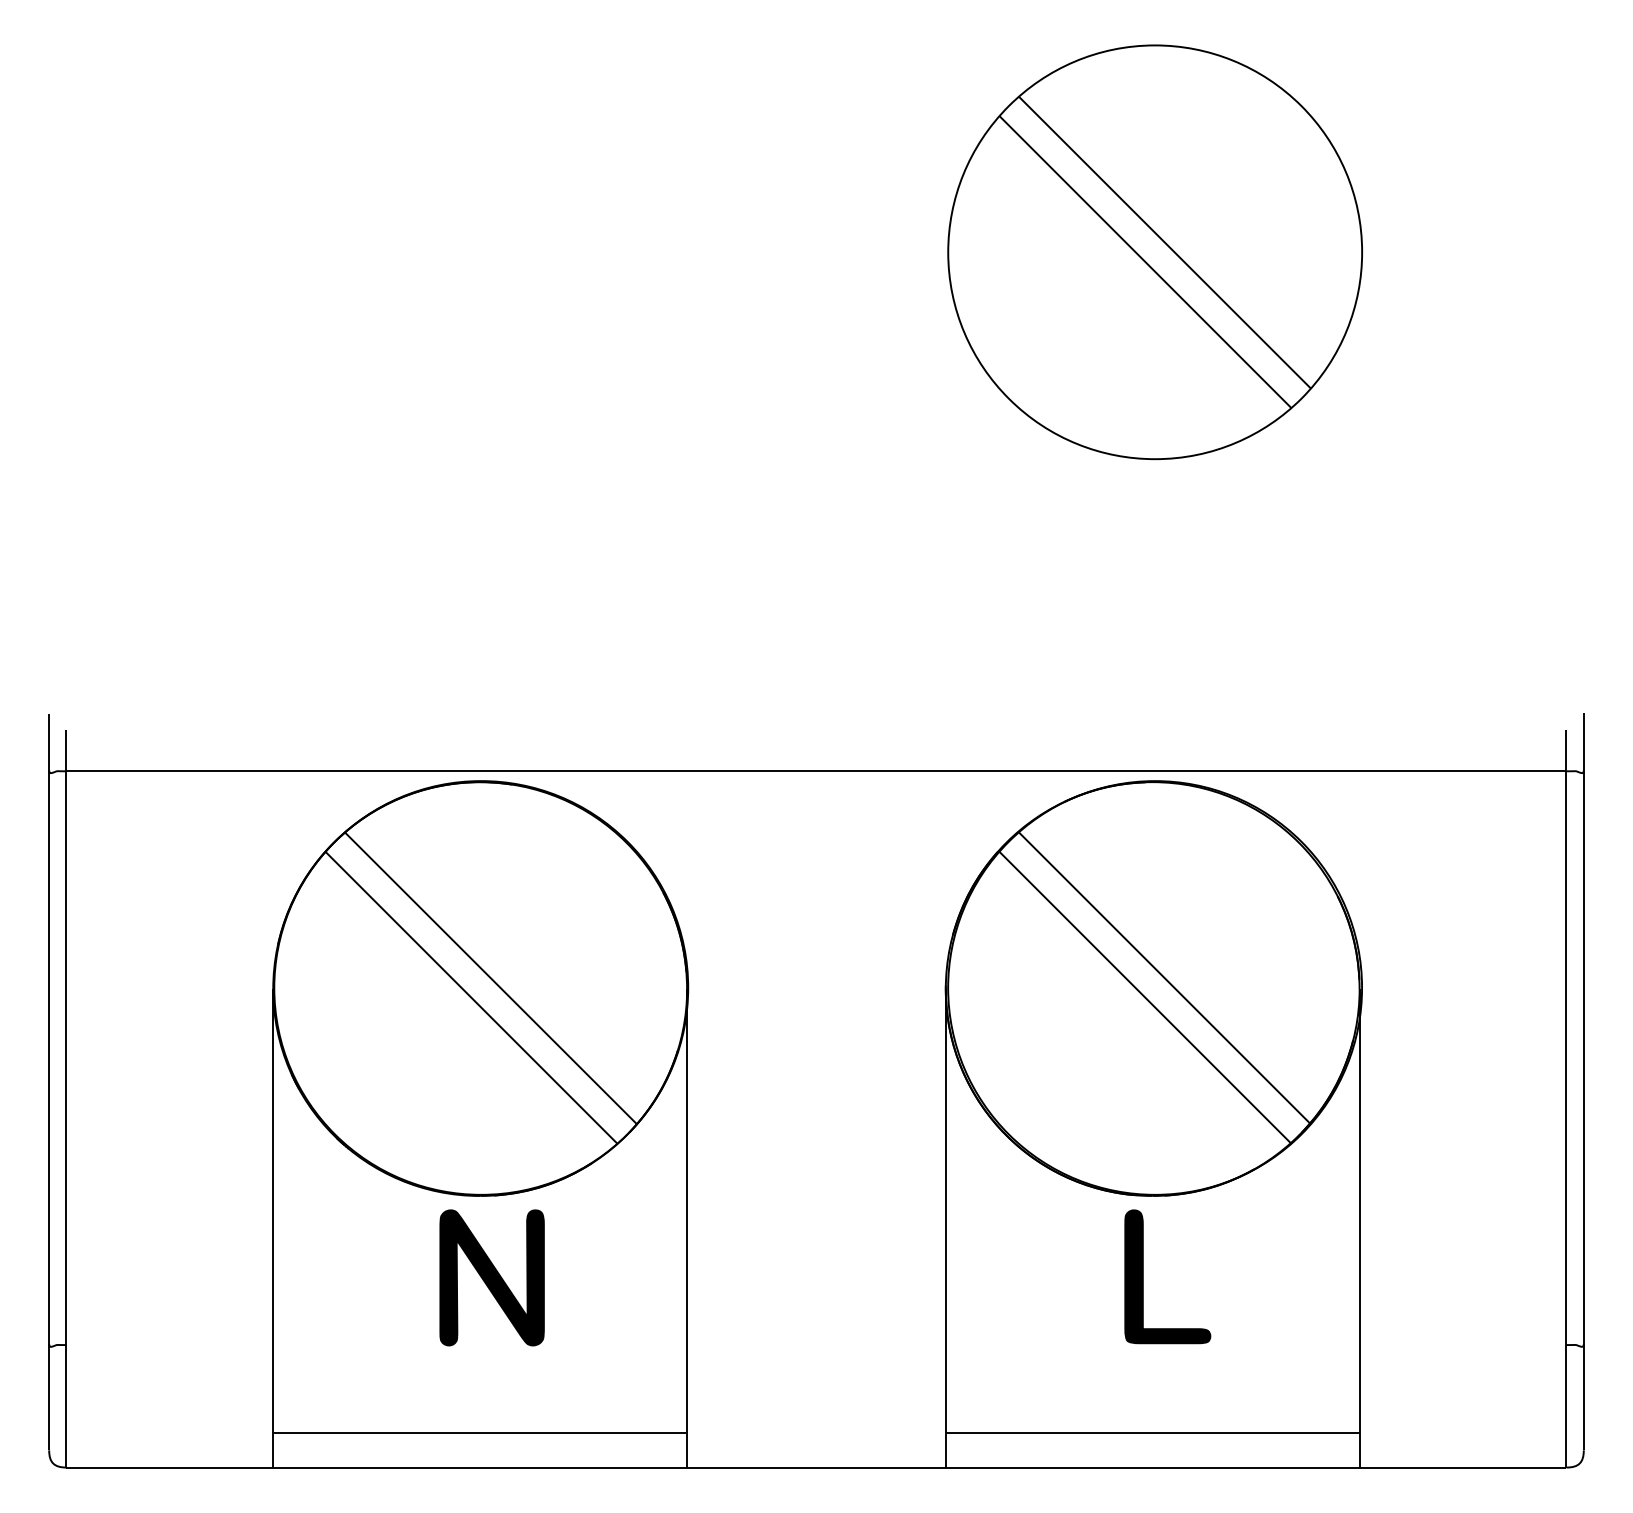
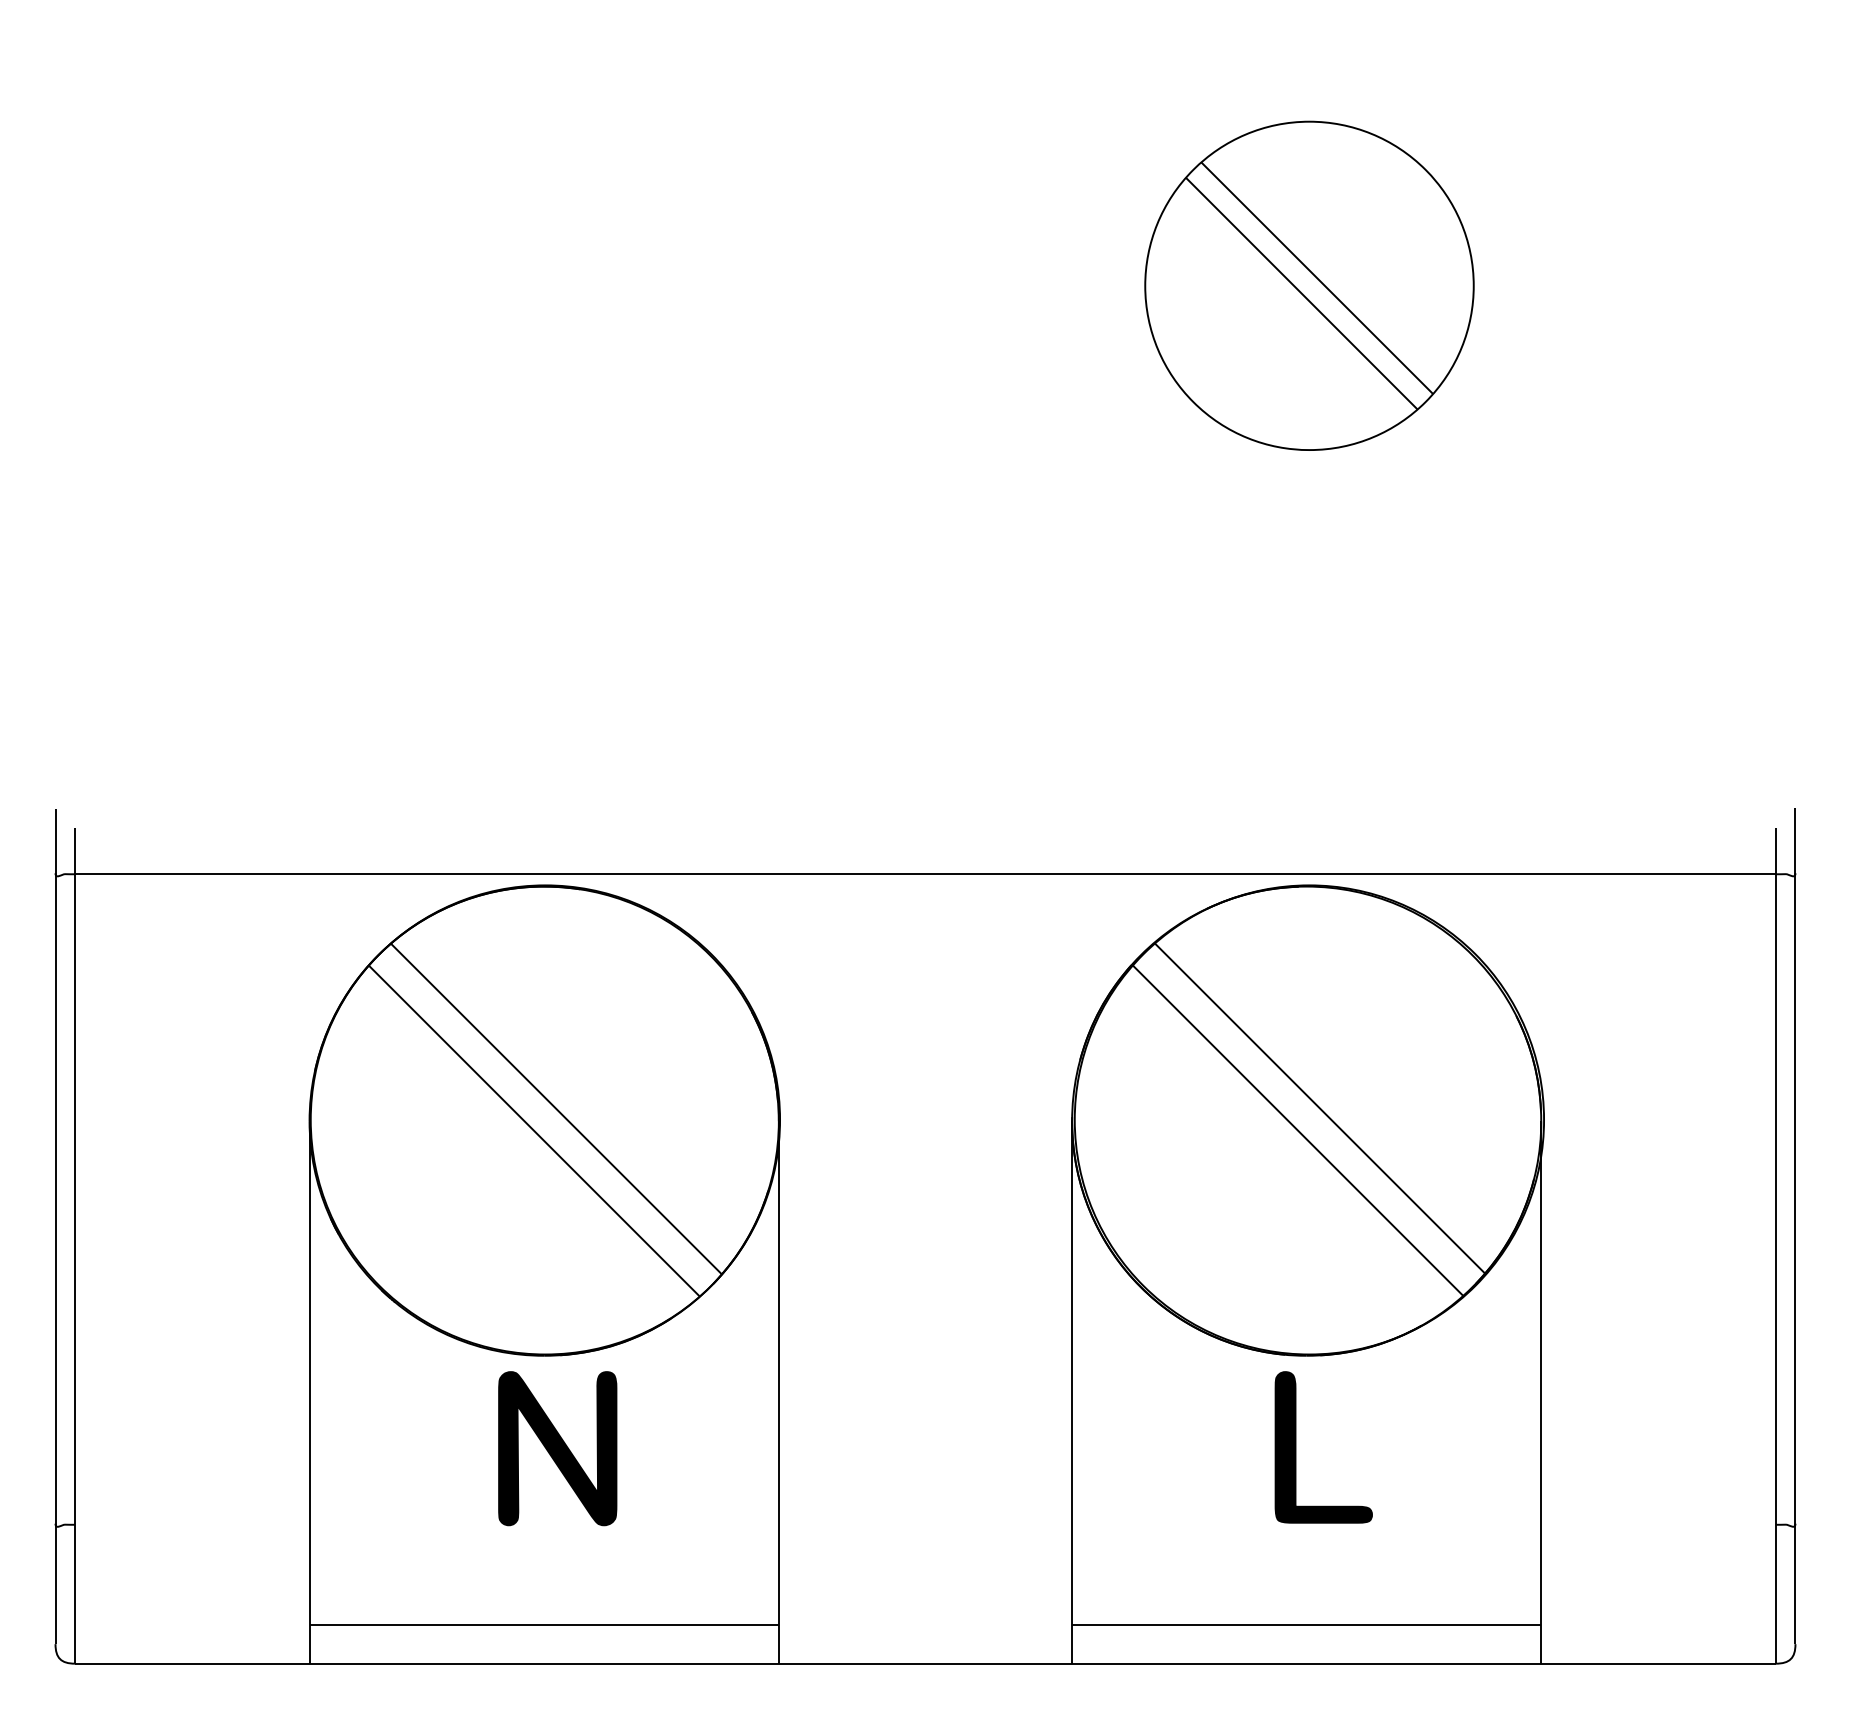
part: (1155, 251) -> (1309, 285), size x0.7

